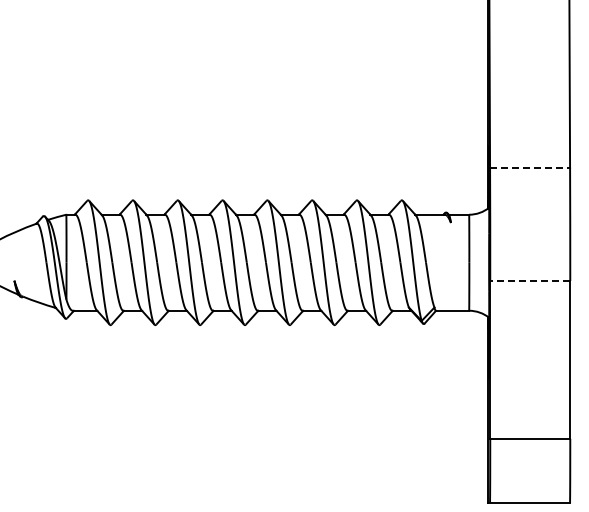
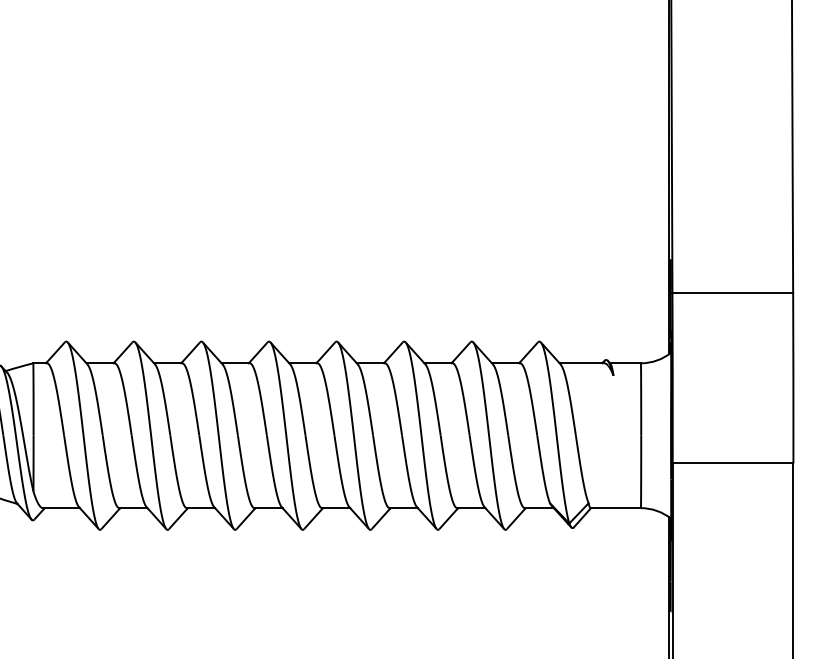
line: (530, 167) -> (733, 292), dashed -> solid
line: (529, 281) -> (731, 464), dashed -> solid

